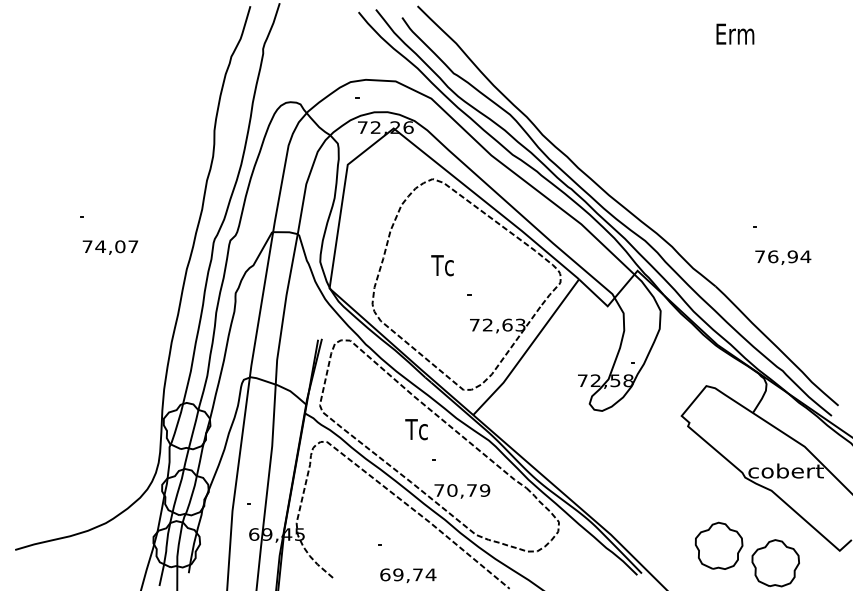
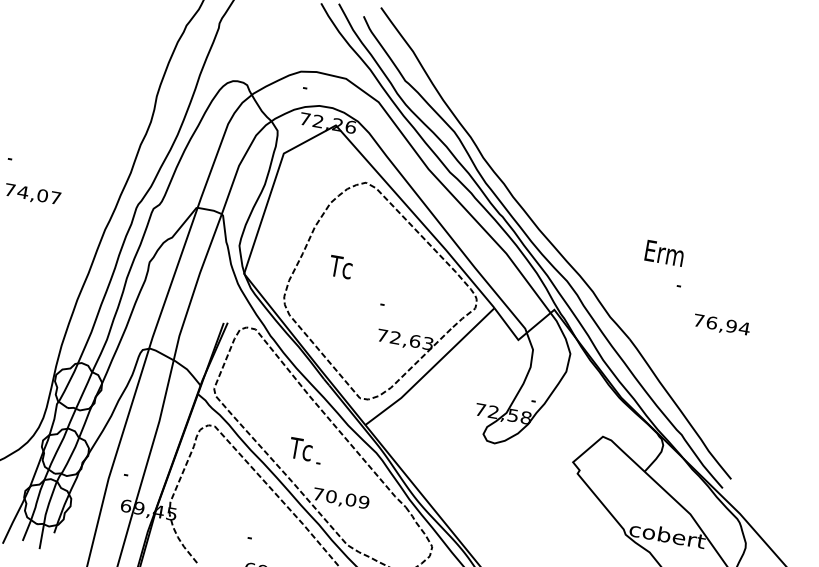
text: (735, 33) -> (664, 252), moved
text: (783, 257) -> (722, 325), moved
text: (442, 265) -> (340, 267), moved
text: (416, 429) -> (300, 449), moved
text: (472, 490) -> (351, 500), 70,79 -> 70,09

